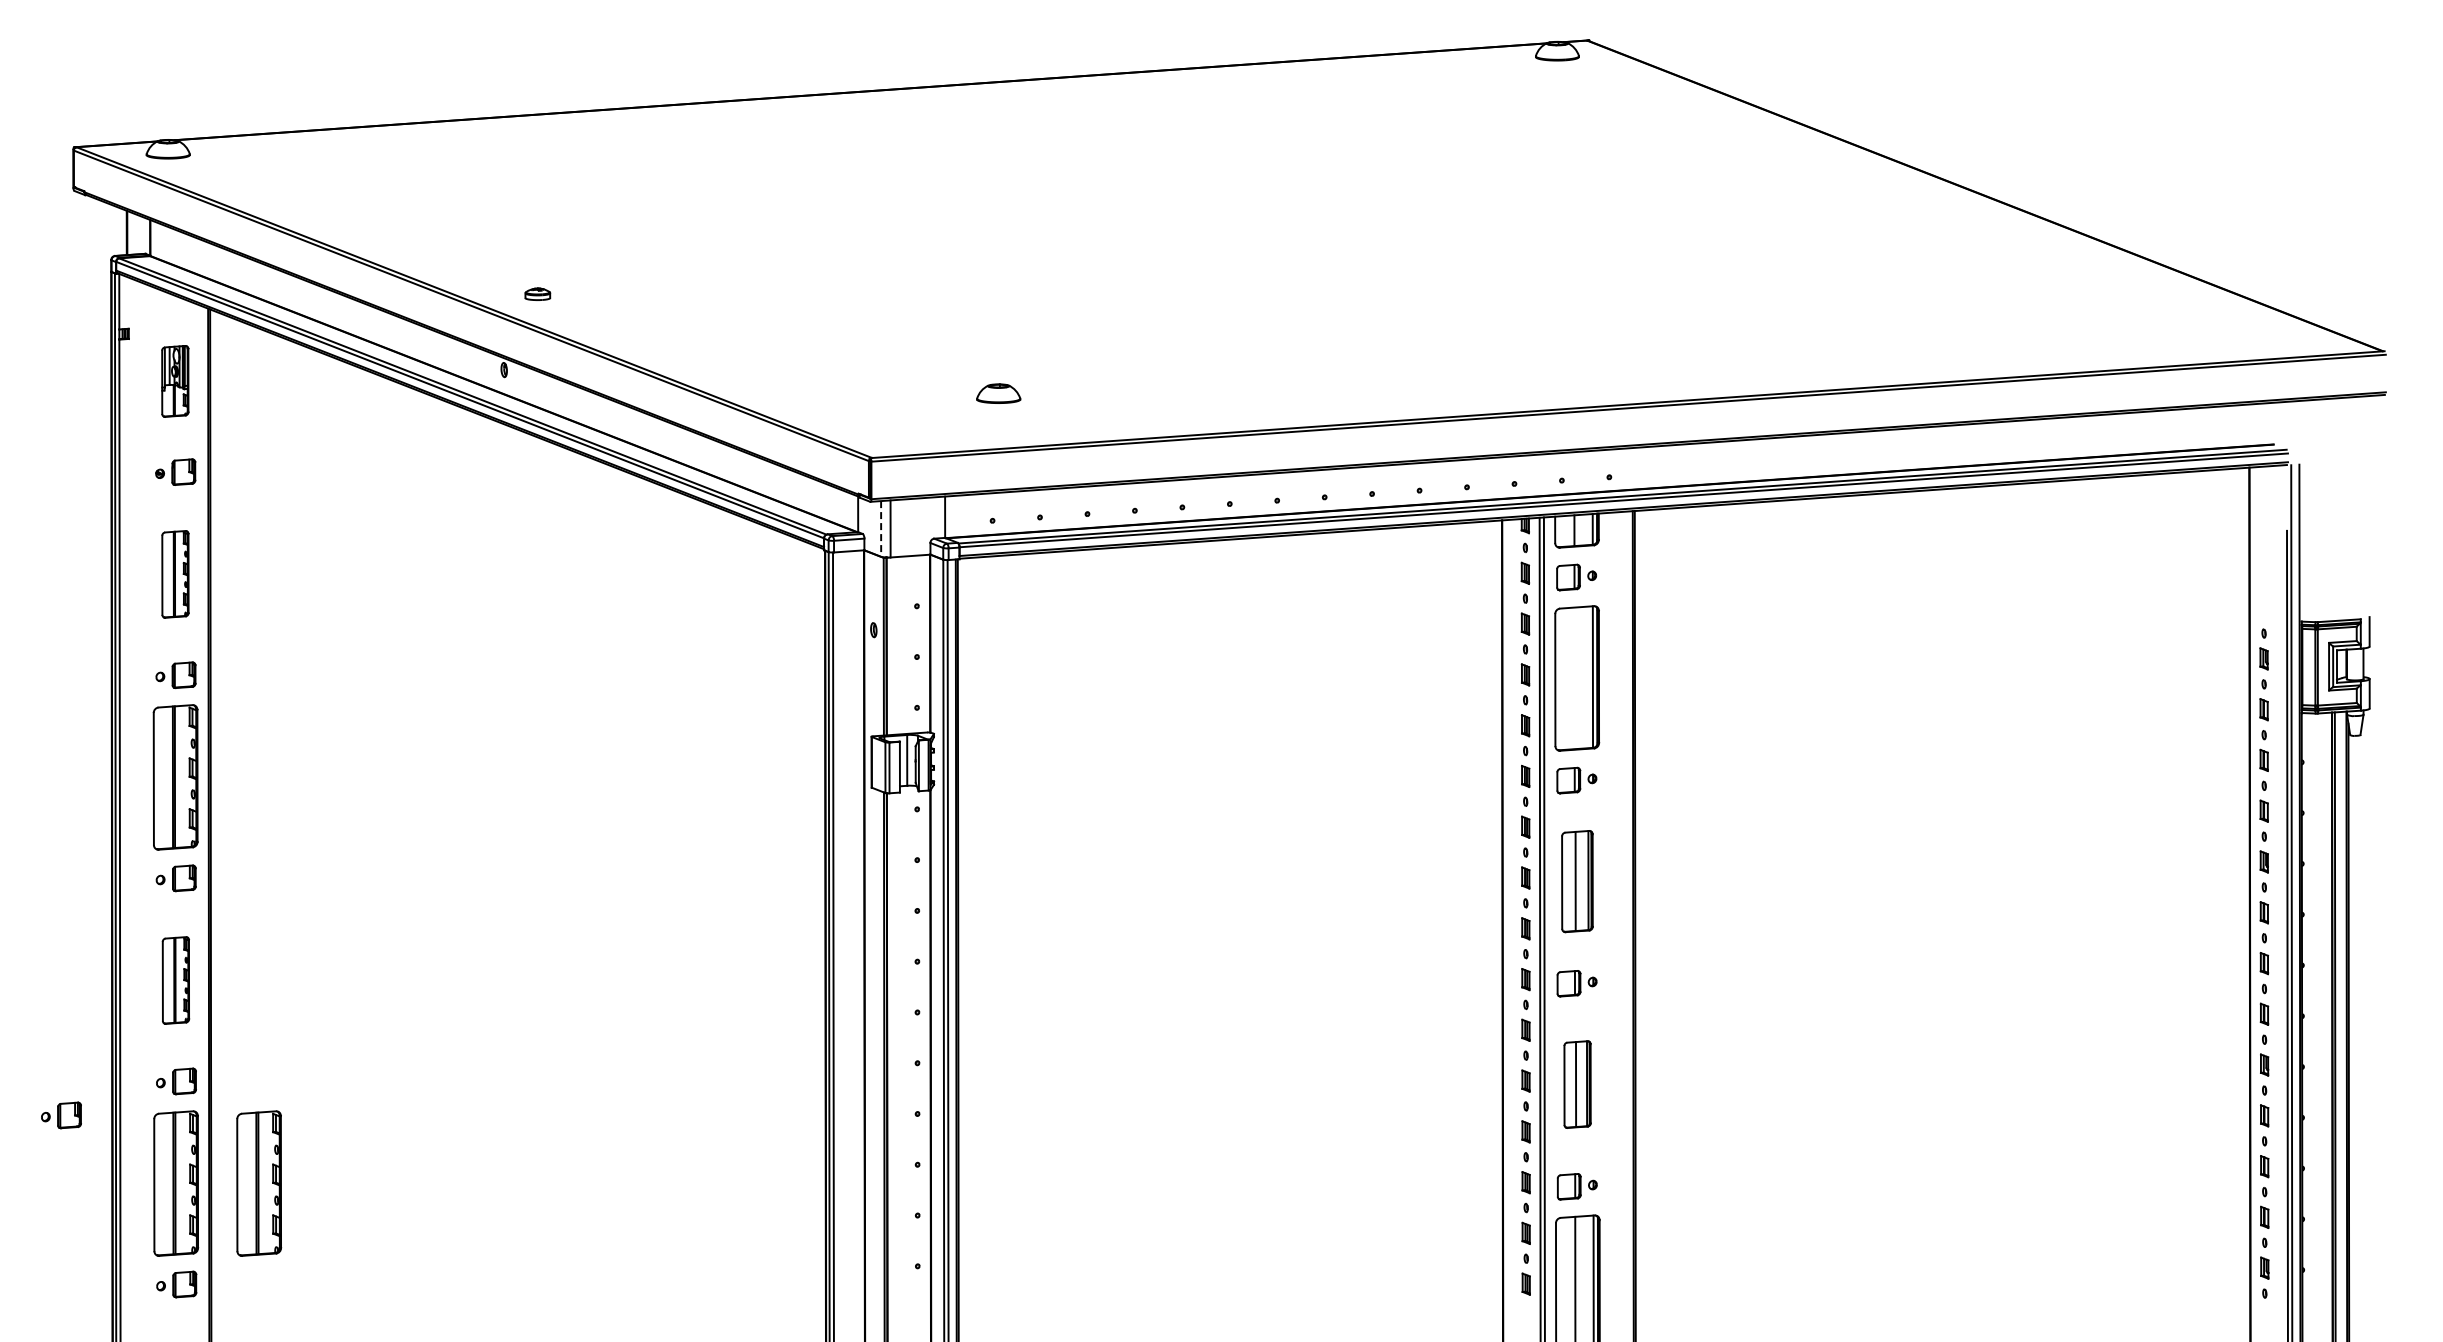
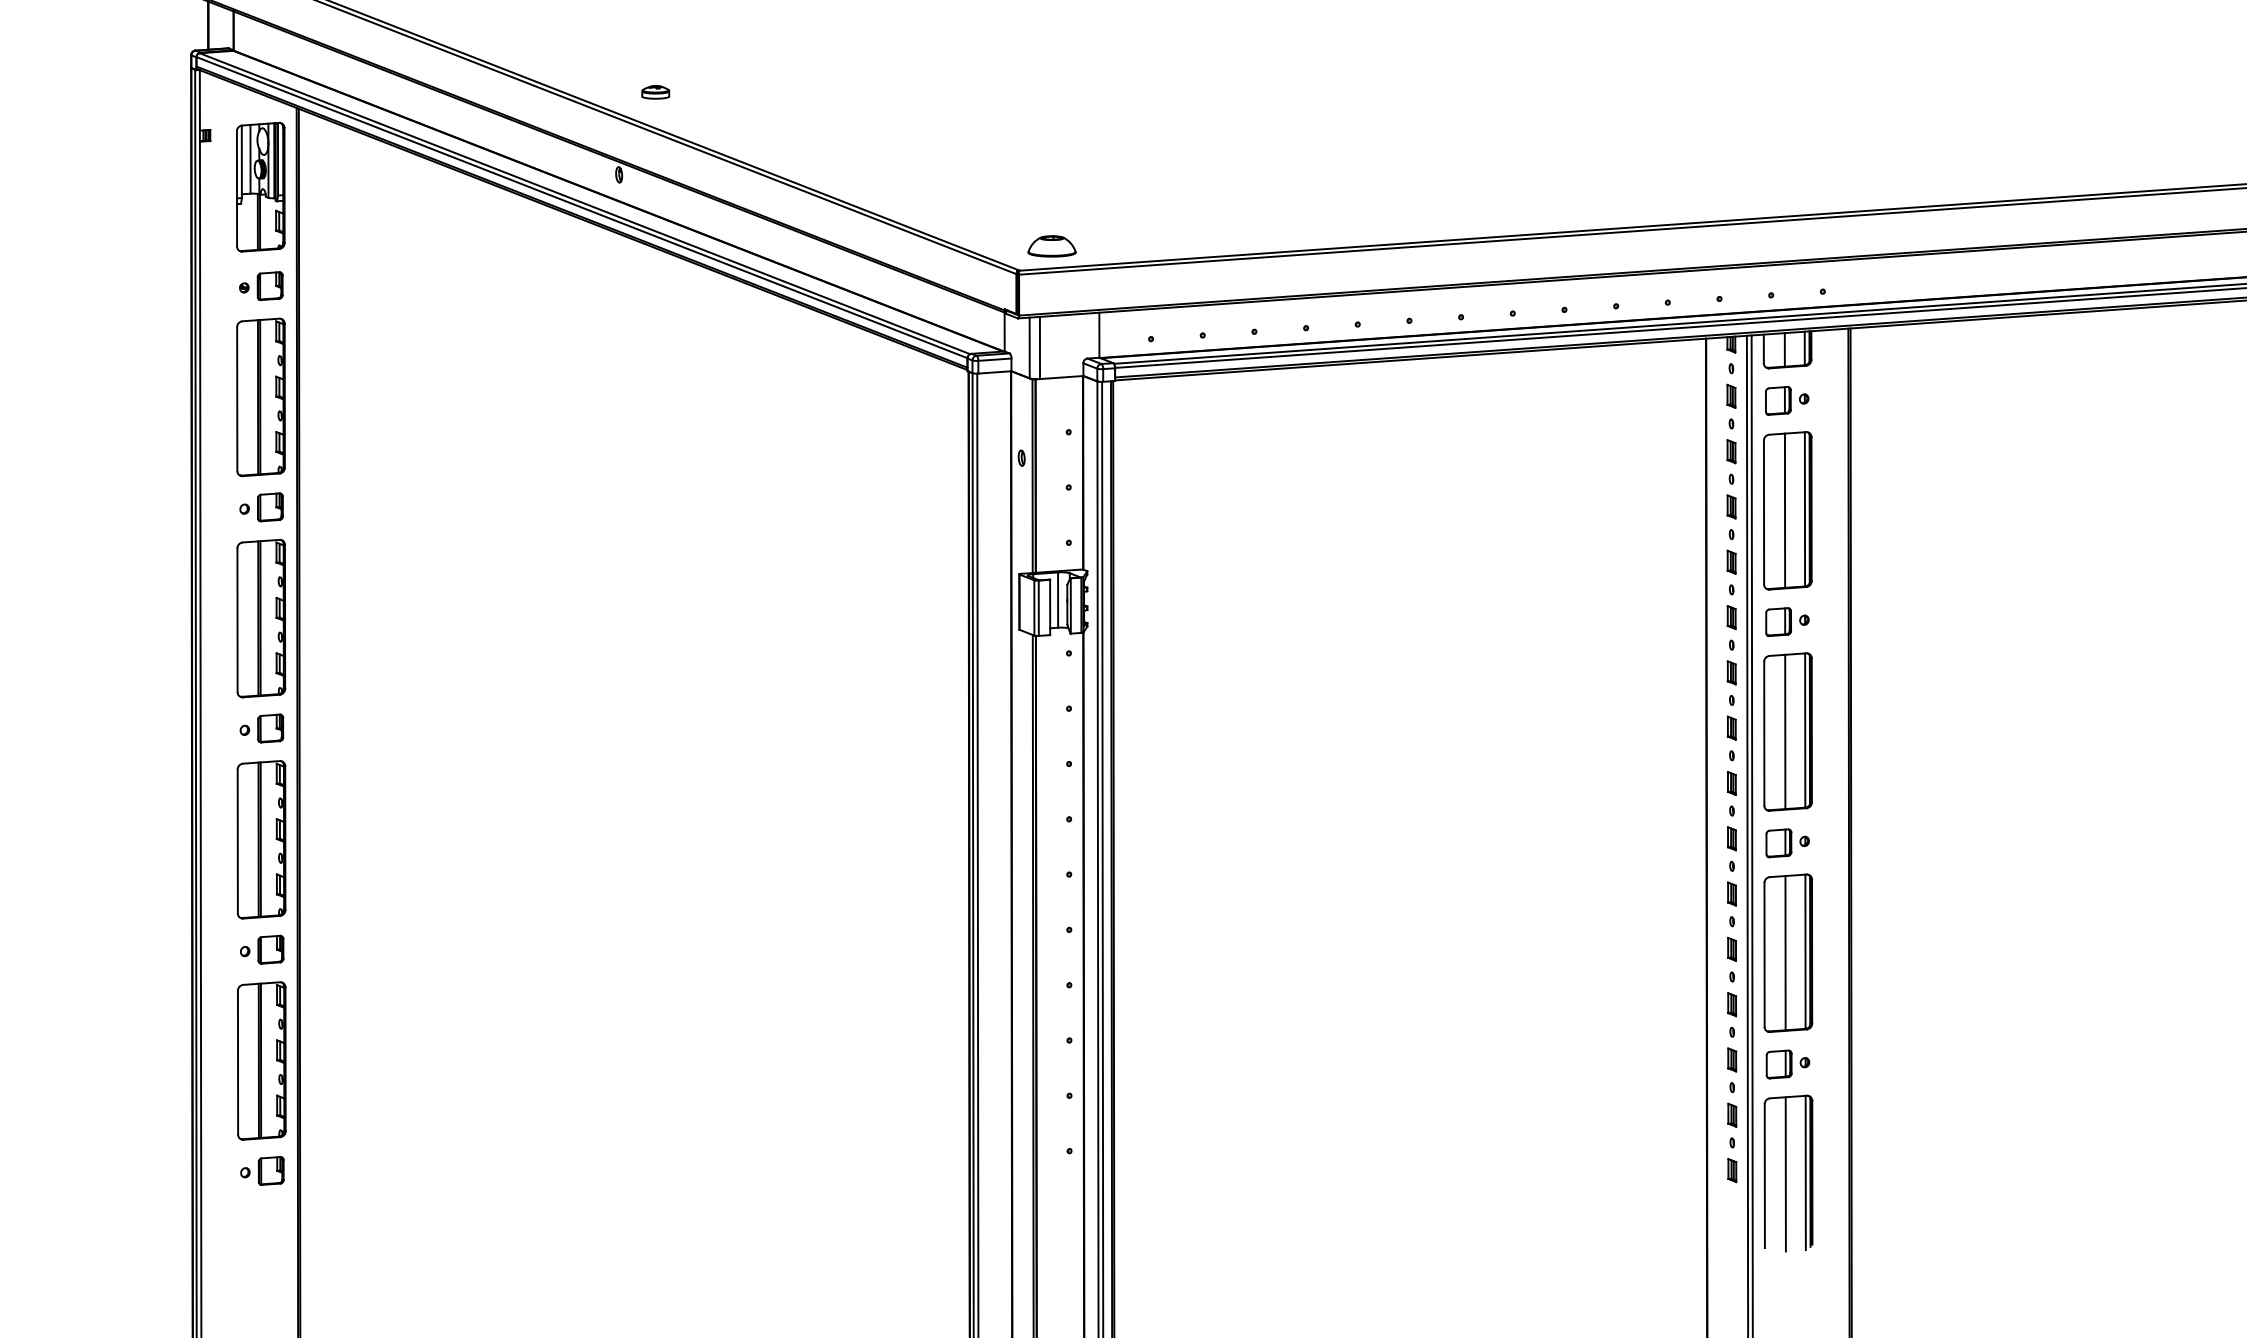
part: (175, 381) -> (261, 187), size x1.67
part: (998, 393) -> (1051, 246), moved
line: (881, 528) -> (1030, 347), dashed -> solid
part: (175, 574) -> (261, 397), size x1.67
line: (1574, 678) -> (1784, 510), added
part: (1577, 881) -> (1788, 731), size x1.43
part: (175, 980) -> (261, 839), size x1.67
part: (1577, 1084) -> (1788, 953), size x1.67
part: (61, 1115) -> (136, 986), removed
part: (259, 1183) -> (352, 1060), removed

